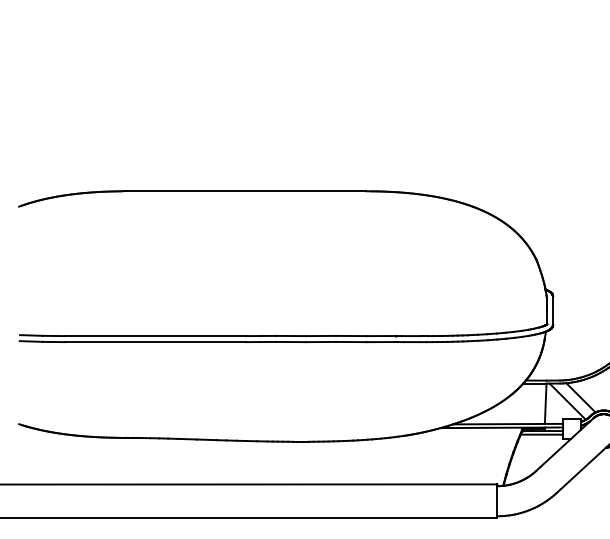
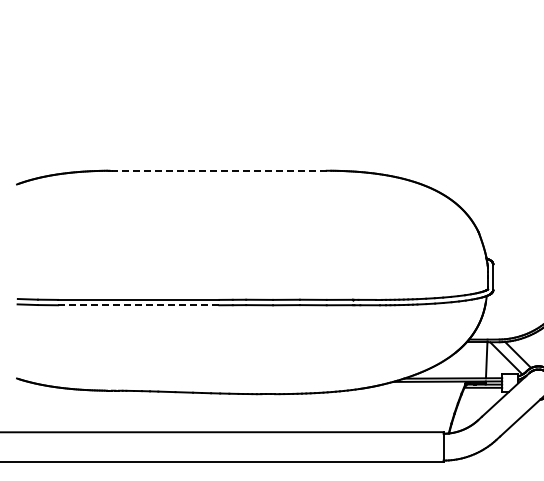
line: (245, 191) -> (218, 170), solid -> dashed
line: (155, 342) -> (138, 305), solid -> dashed

